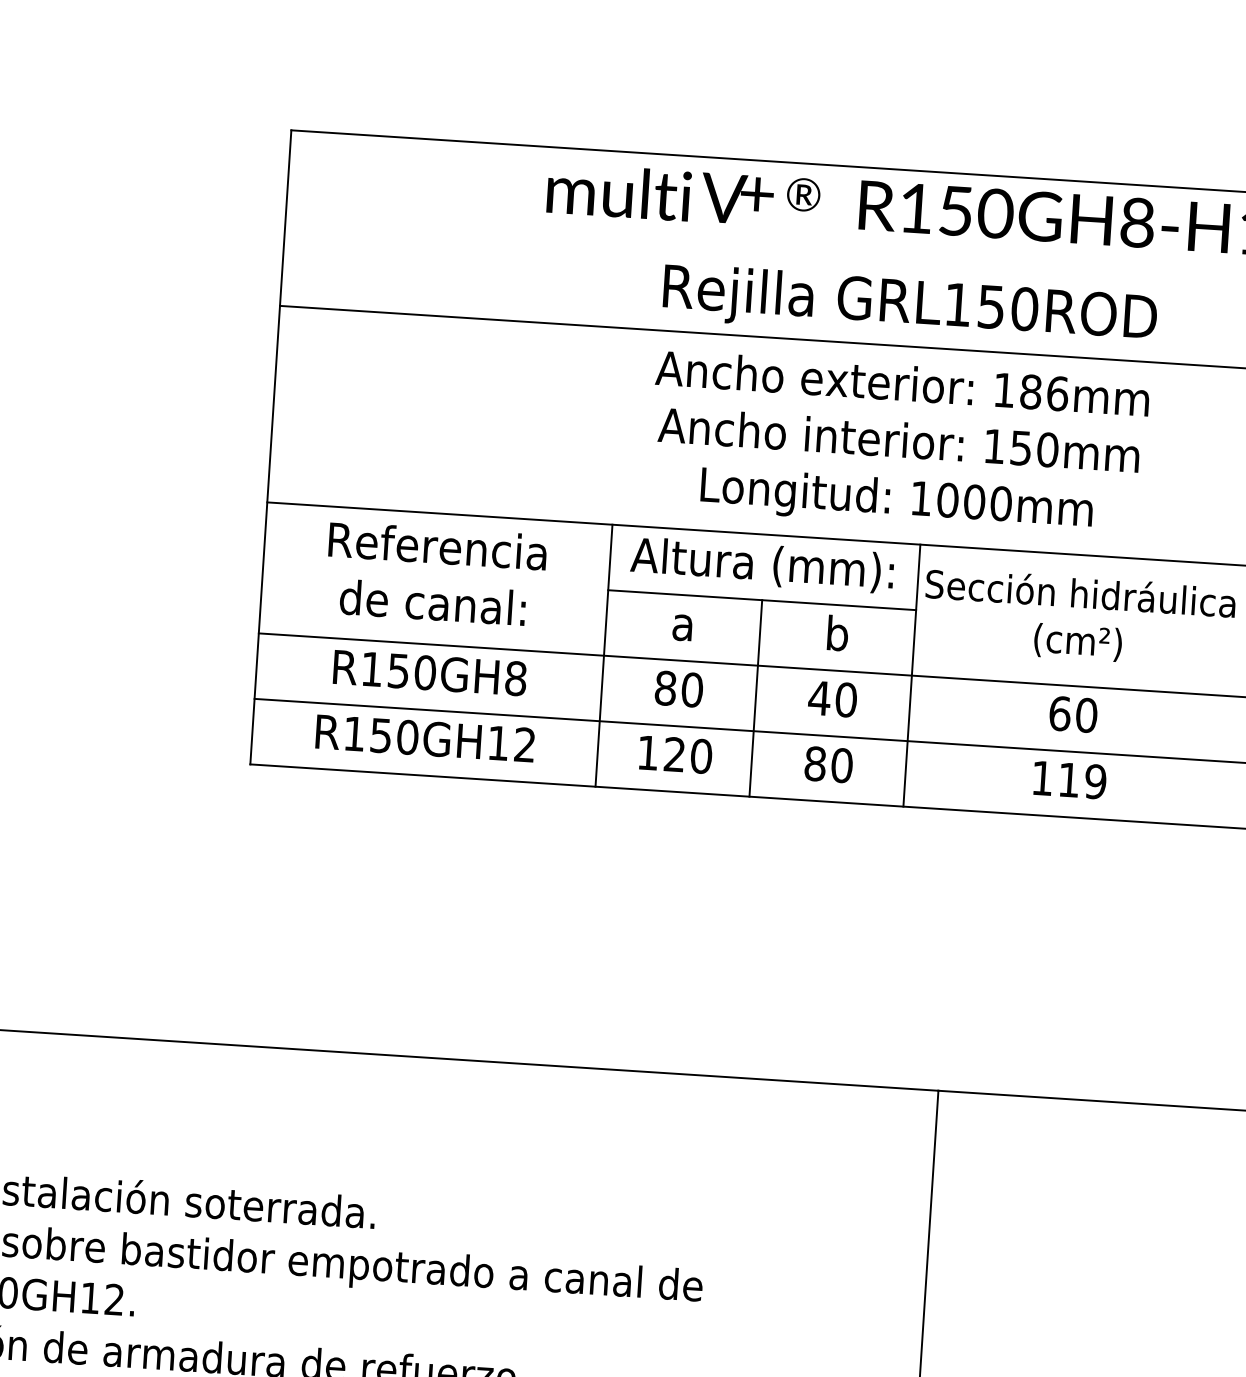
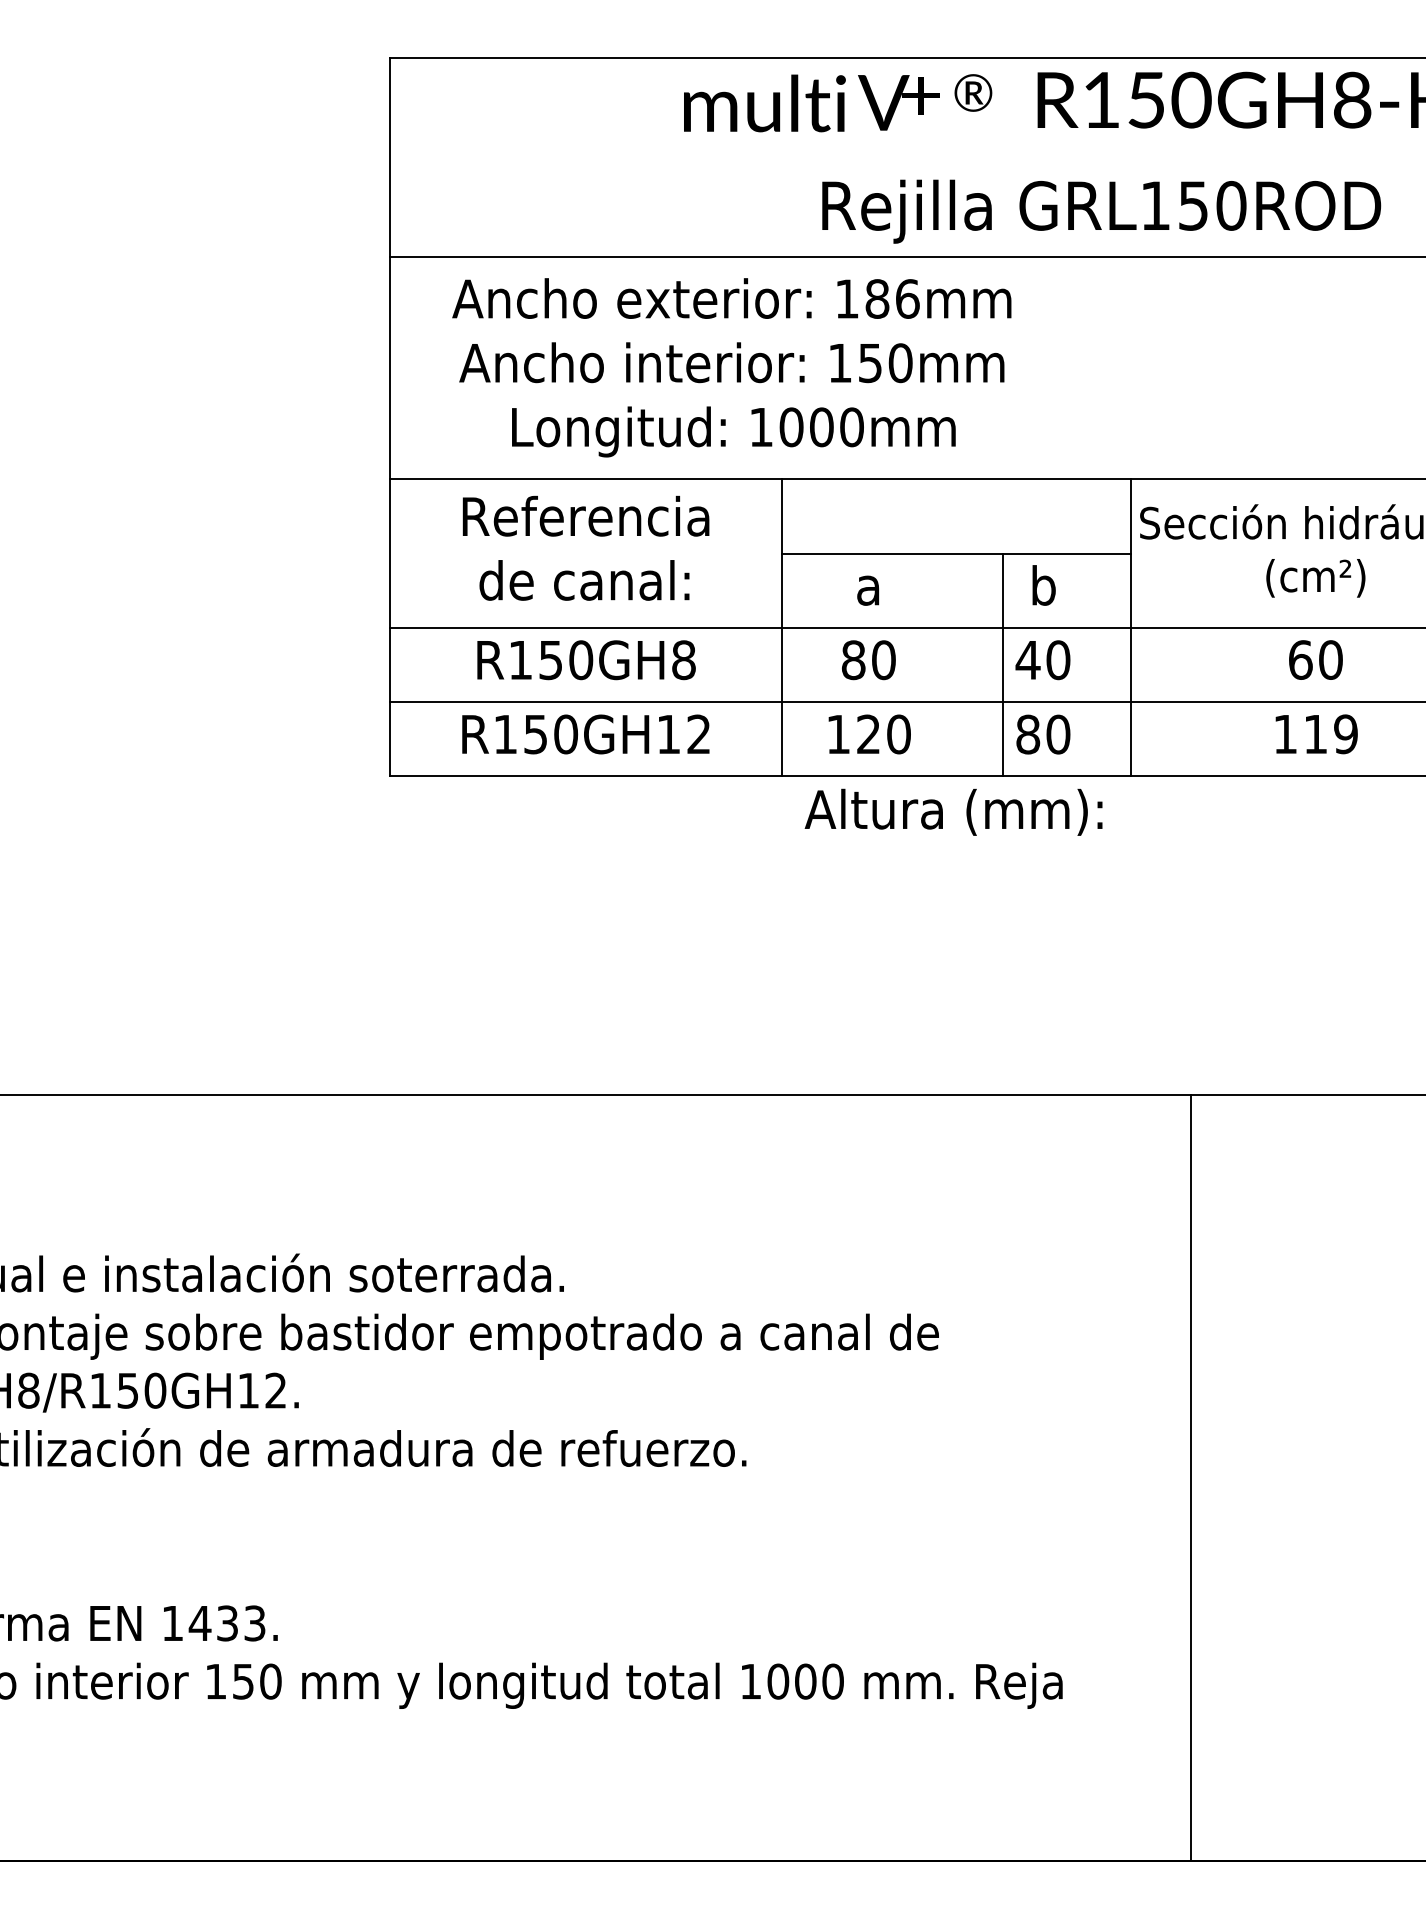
text: (898, 444) -> (731, 367), moved
text: (762, 564) -> (953, 811), moved
line: (756, 697) -> (1003, 664), moved

